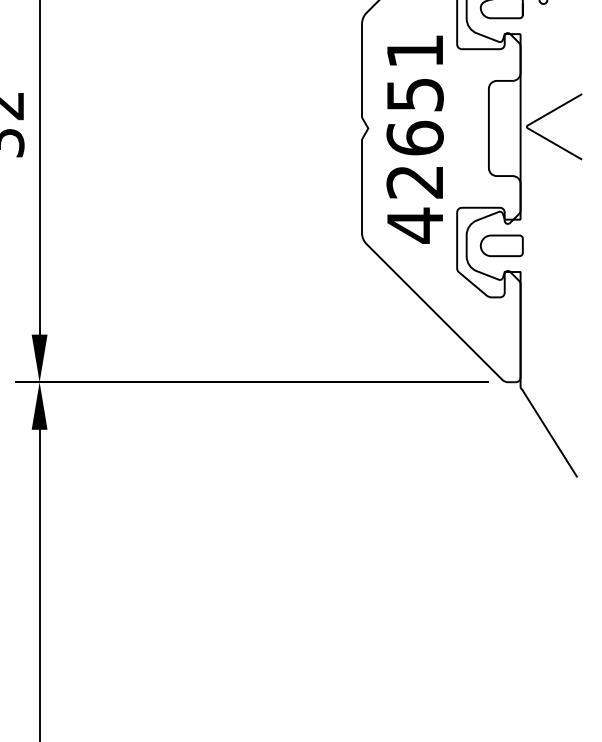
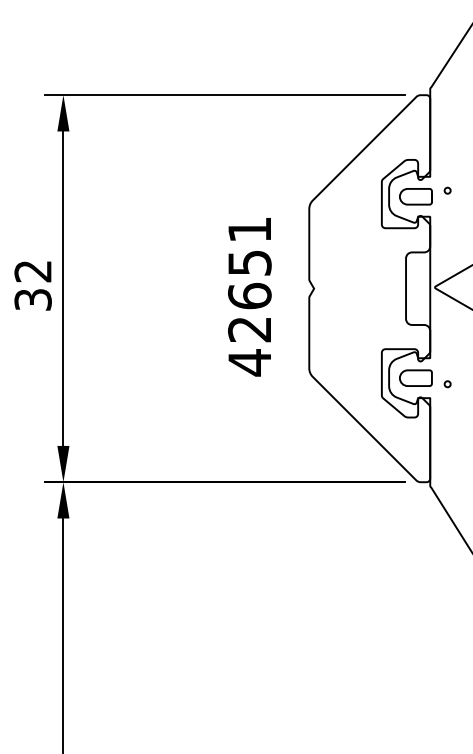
text: (414, 140) -> (249, 297), moved
circle: (543, 254) -> (447, 384), added

